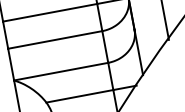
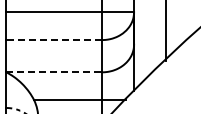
line: (55, 40) -> (54, 40), solid -> dashed
line: (61, 71) -> (54, 72), solid -> dashed

